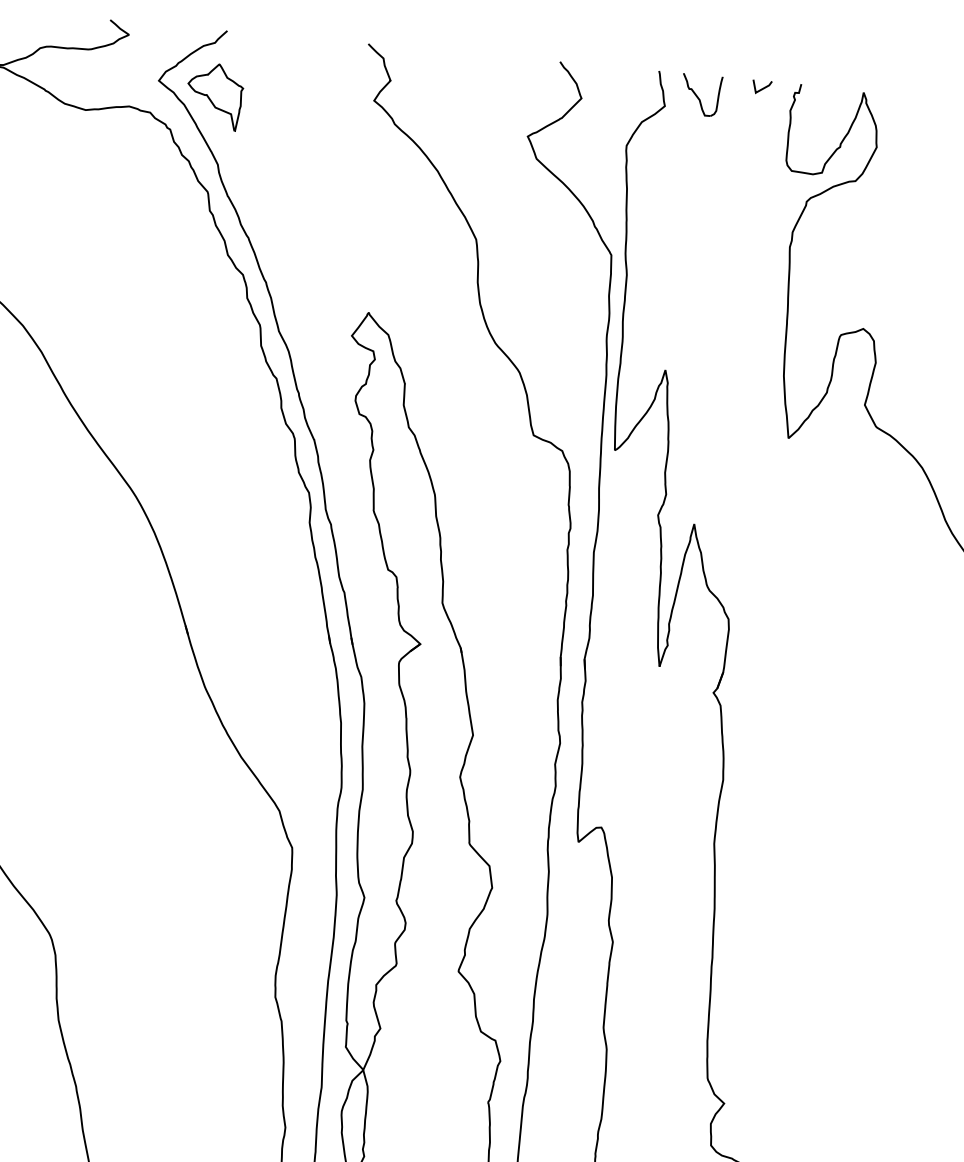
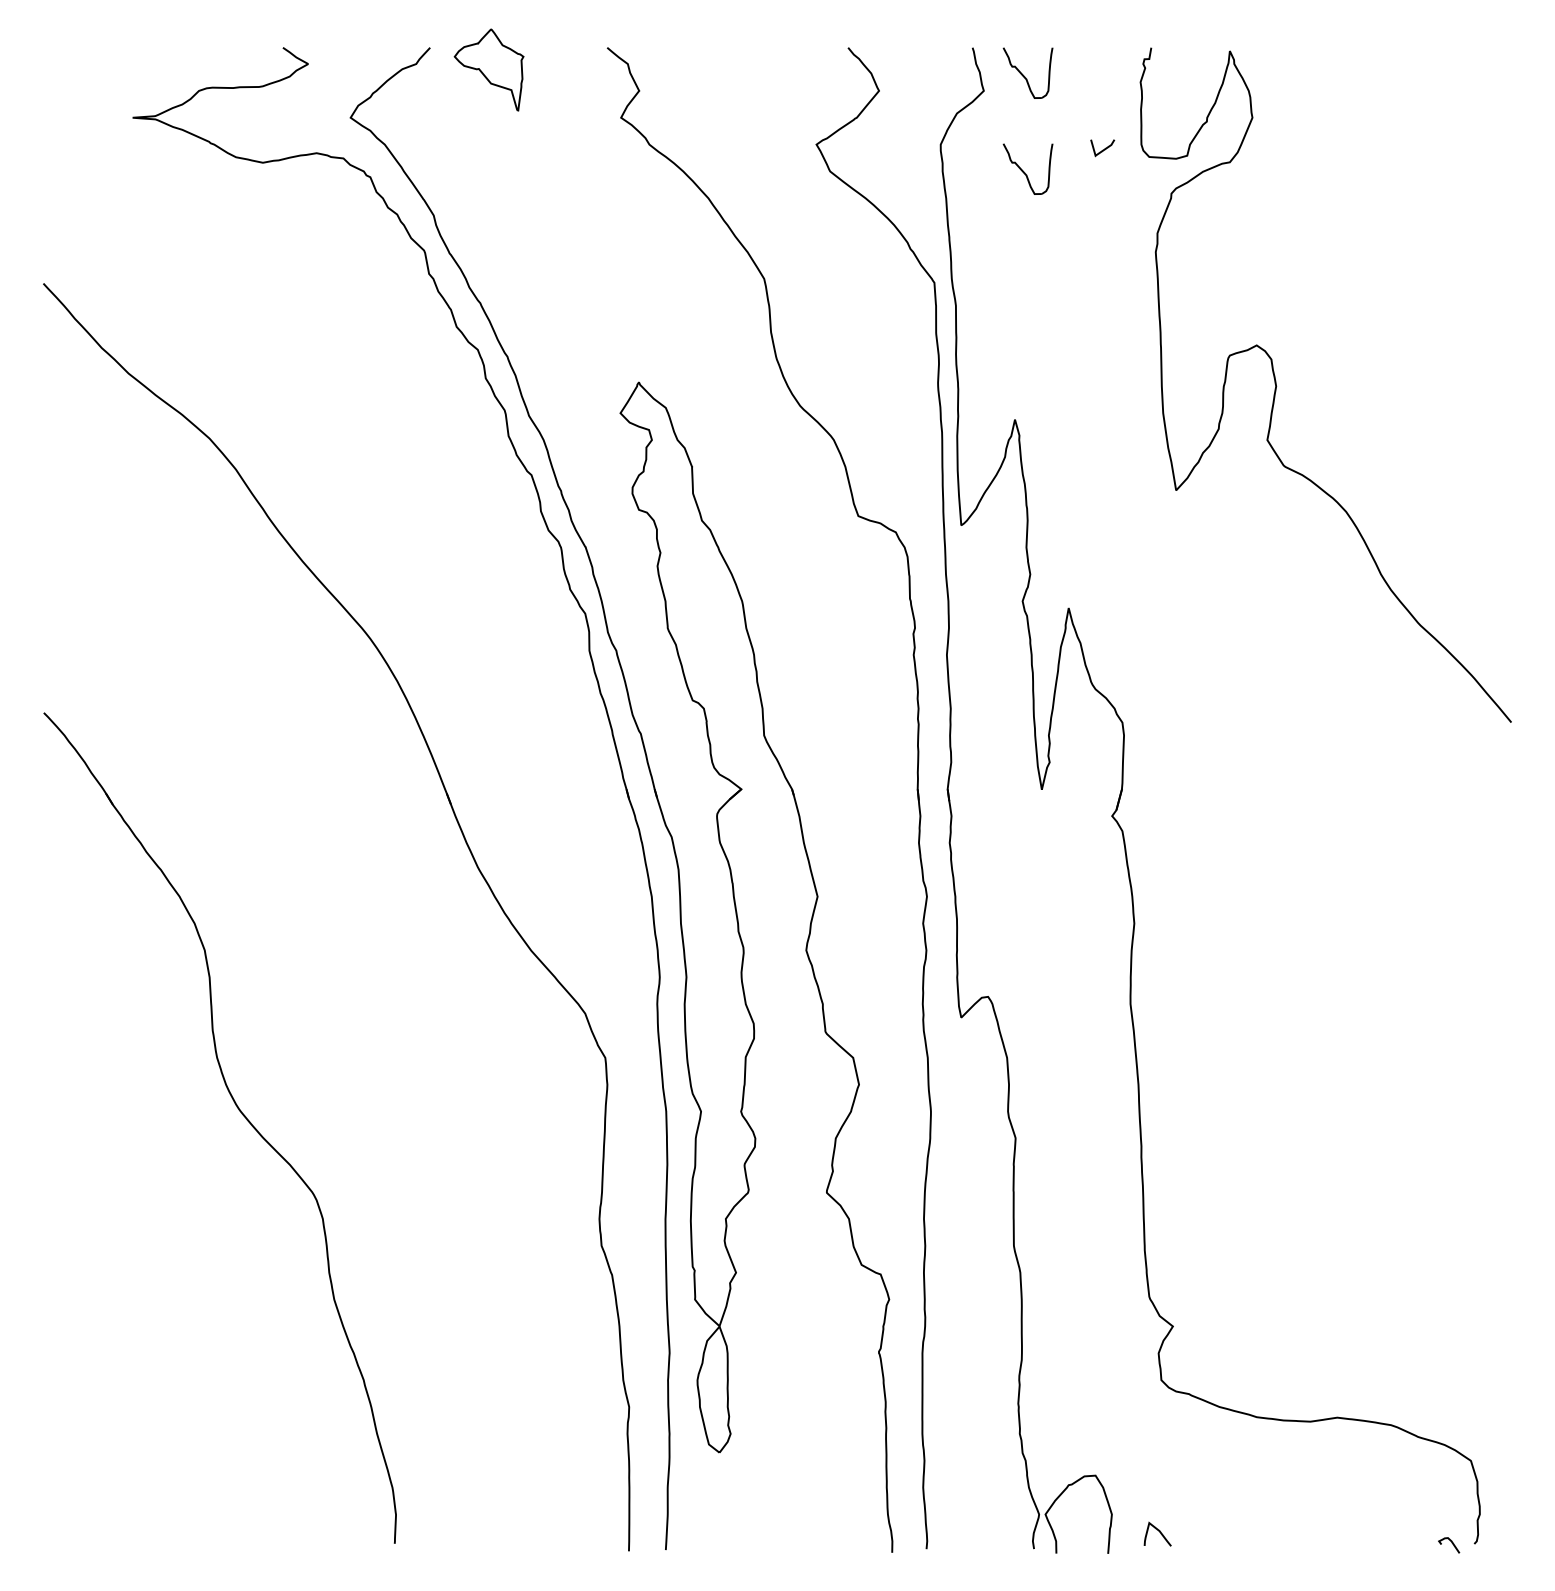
line: (761, 88) -> (1102, 149), moved
part: (214, 96) -> (488, 69), moved
part: (693, 171) -> (1027, 168), added

